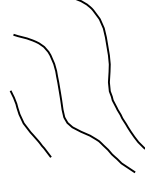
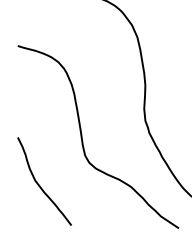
curve: (27, 126) -> (40, 184), moved

